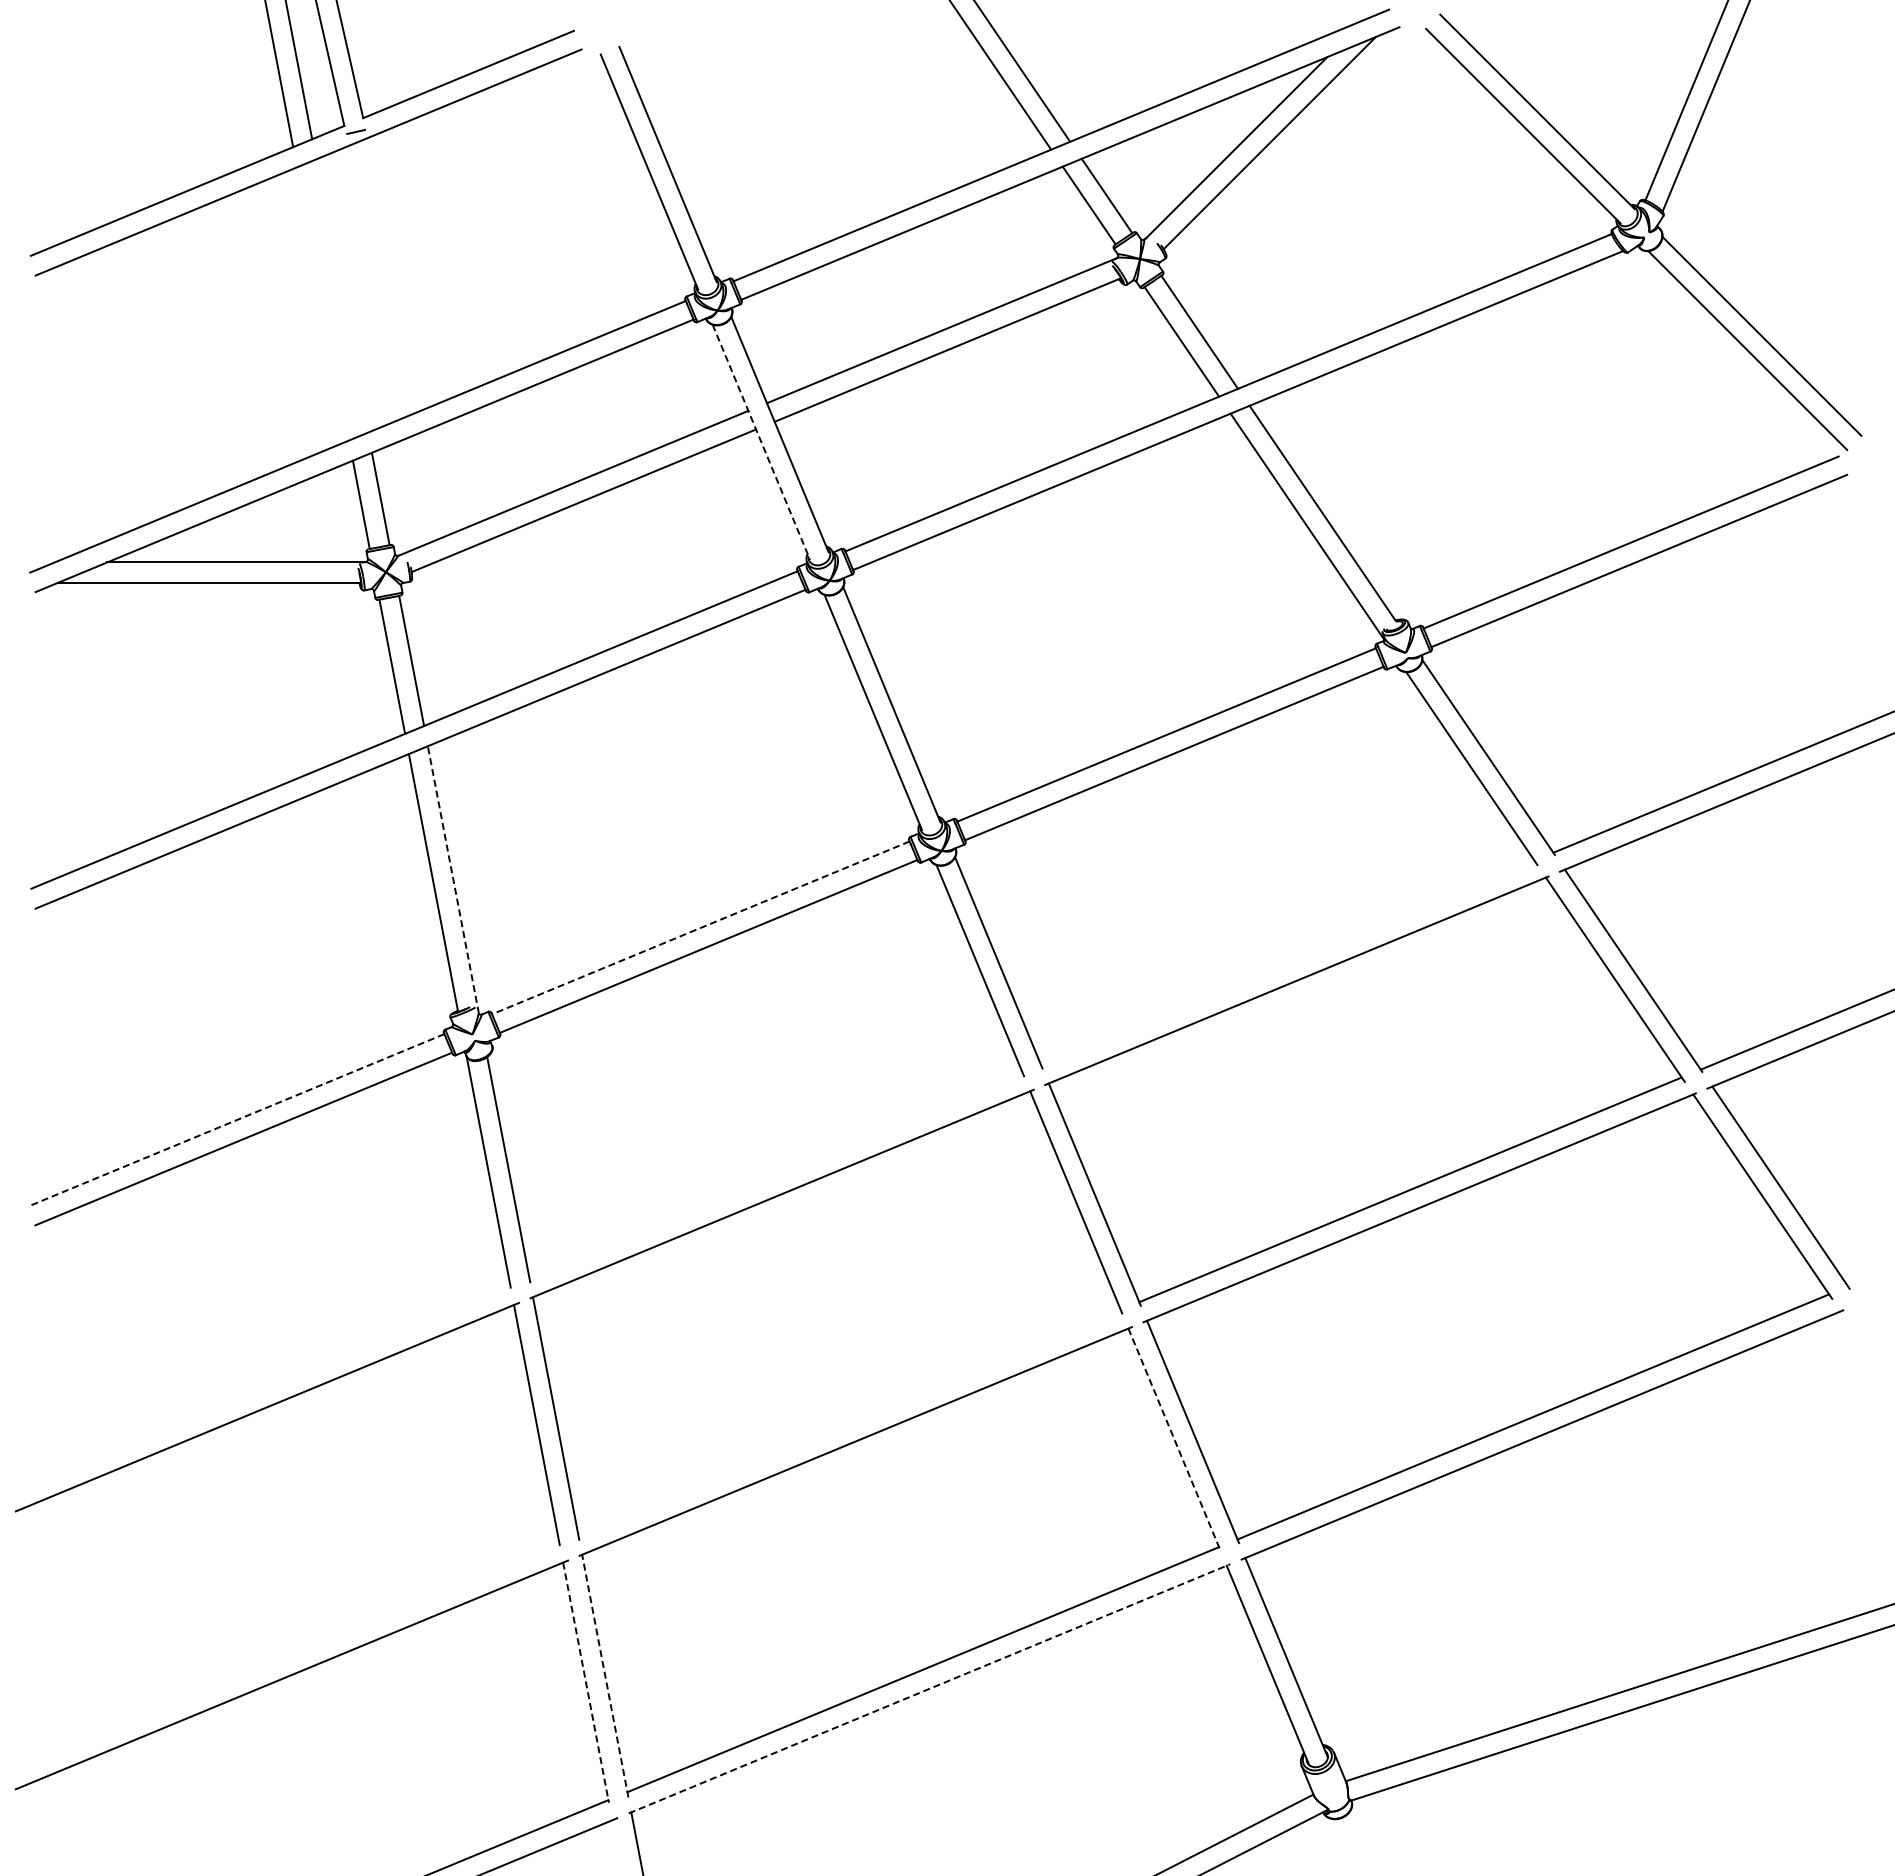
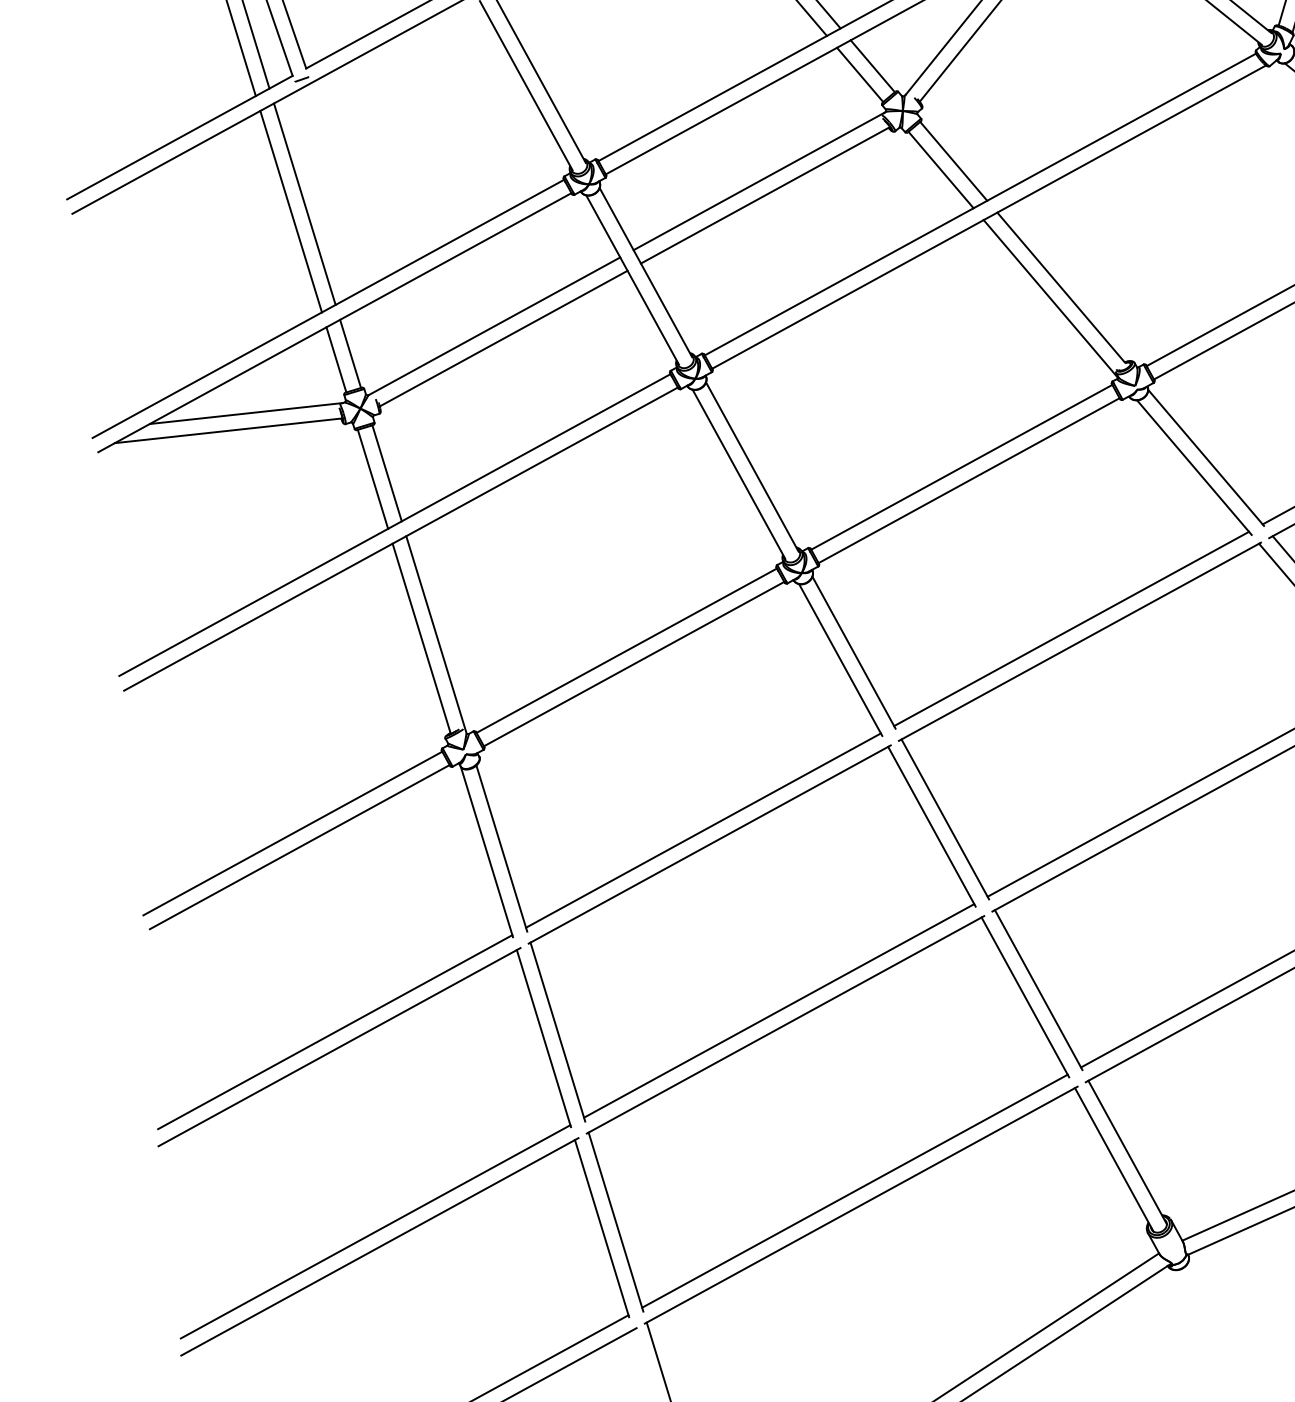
line: (341, 295) -> (304, 203), added
line: (322, 303) -> (290, 211), added
line: (761, 442) -> (632, 280), dashed -> solid
line: (453, 879) -> (436, 634), dashed -> solid
line: (700, 928) -> (626, 651), dashed -> solid
line: (1287, 962) -> (1071, 628), added
line: (236, 1120) -> (292, 833), dashed -> solid
line: (775, 1174) -> (703, 830), added
line: (263, 1386) -> (334, 1031), added
line: (849, 1421) -> (779, 1010), added
line: (1174, 1440) -> (1025, 998), dashed -> solid
line: (288, 1654) -> (375, 1231), added
line: (605, 1676) -> (616, 1222), dashed -> solid
line: (586, 1683) -> (602, 1229), dashed -> solid
line: (929, 1688) -> (861, 1204), dashed -> solid

